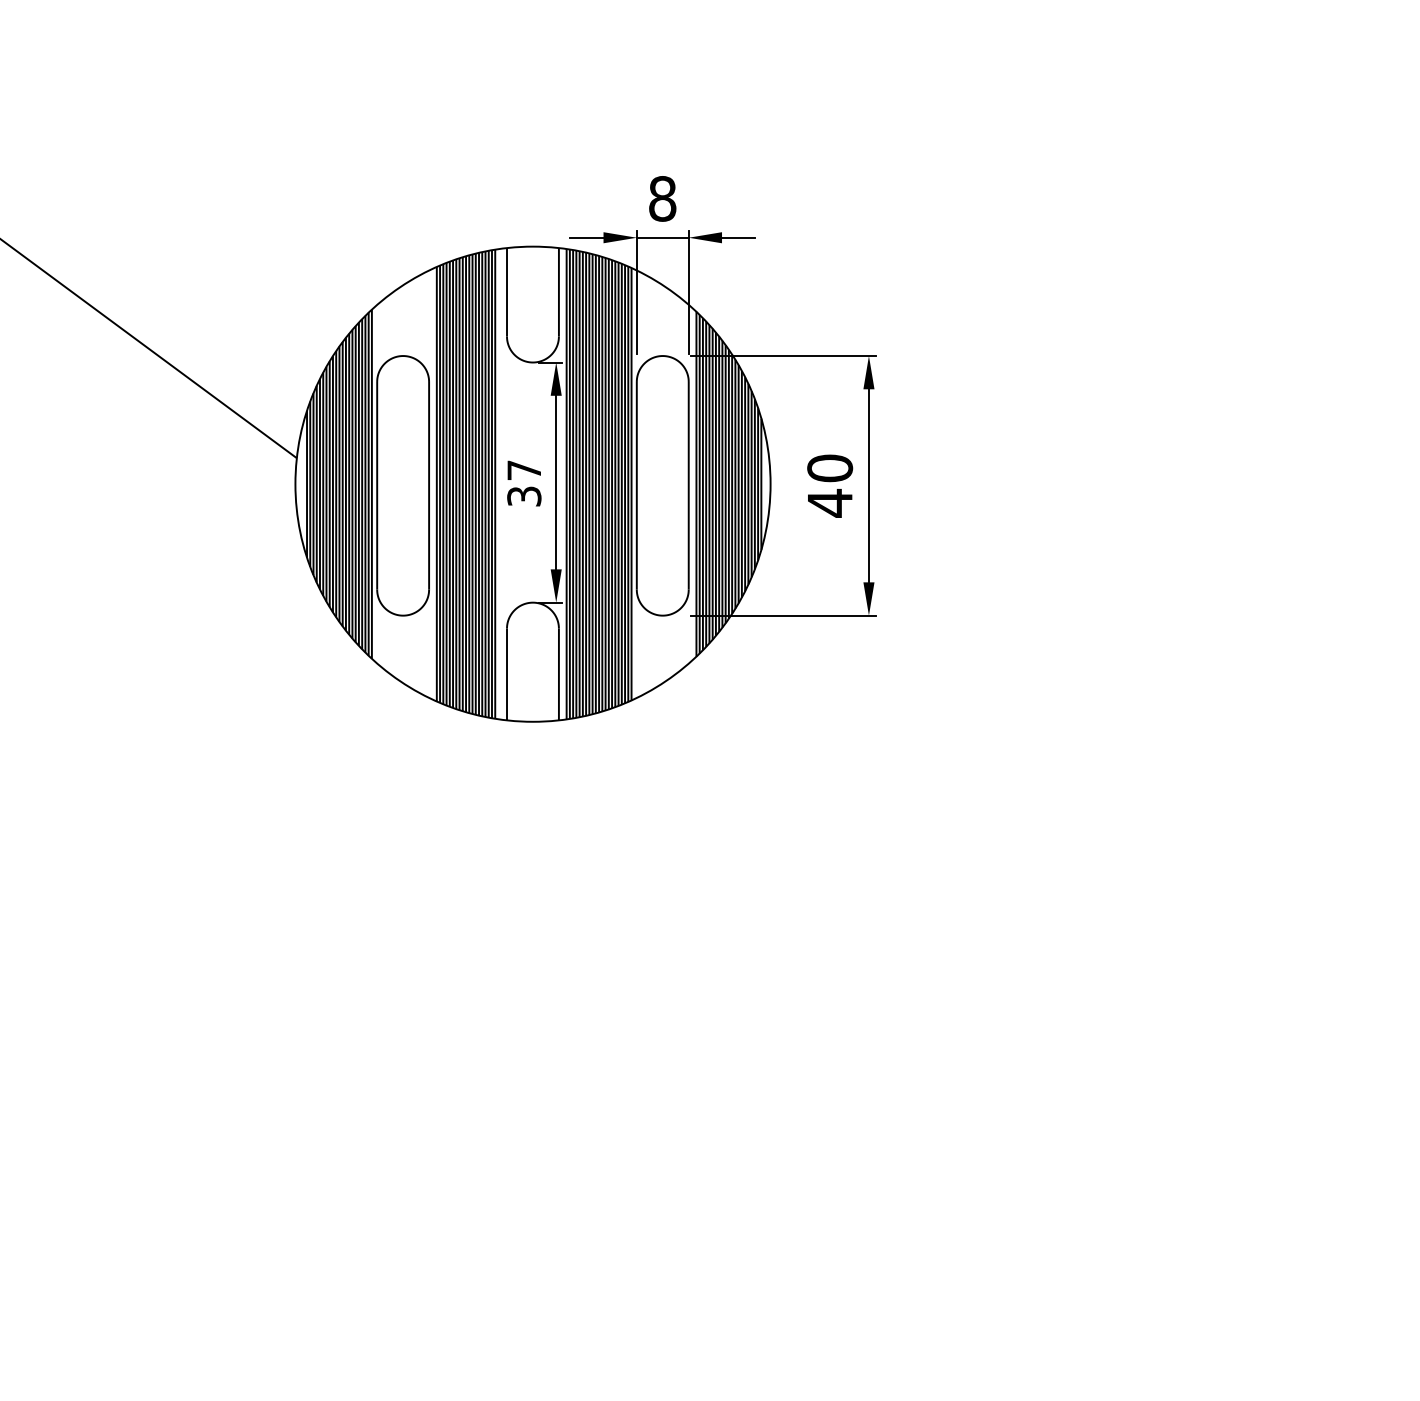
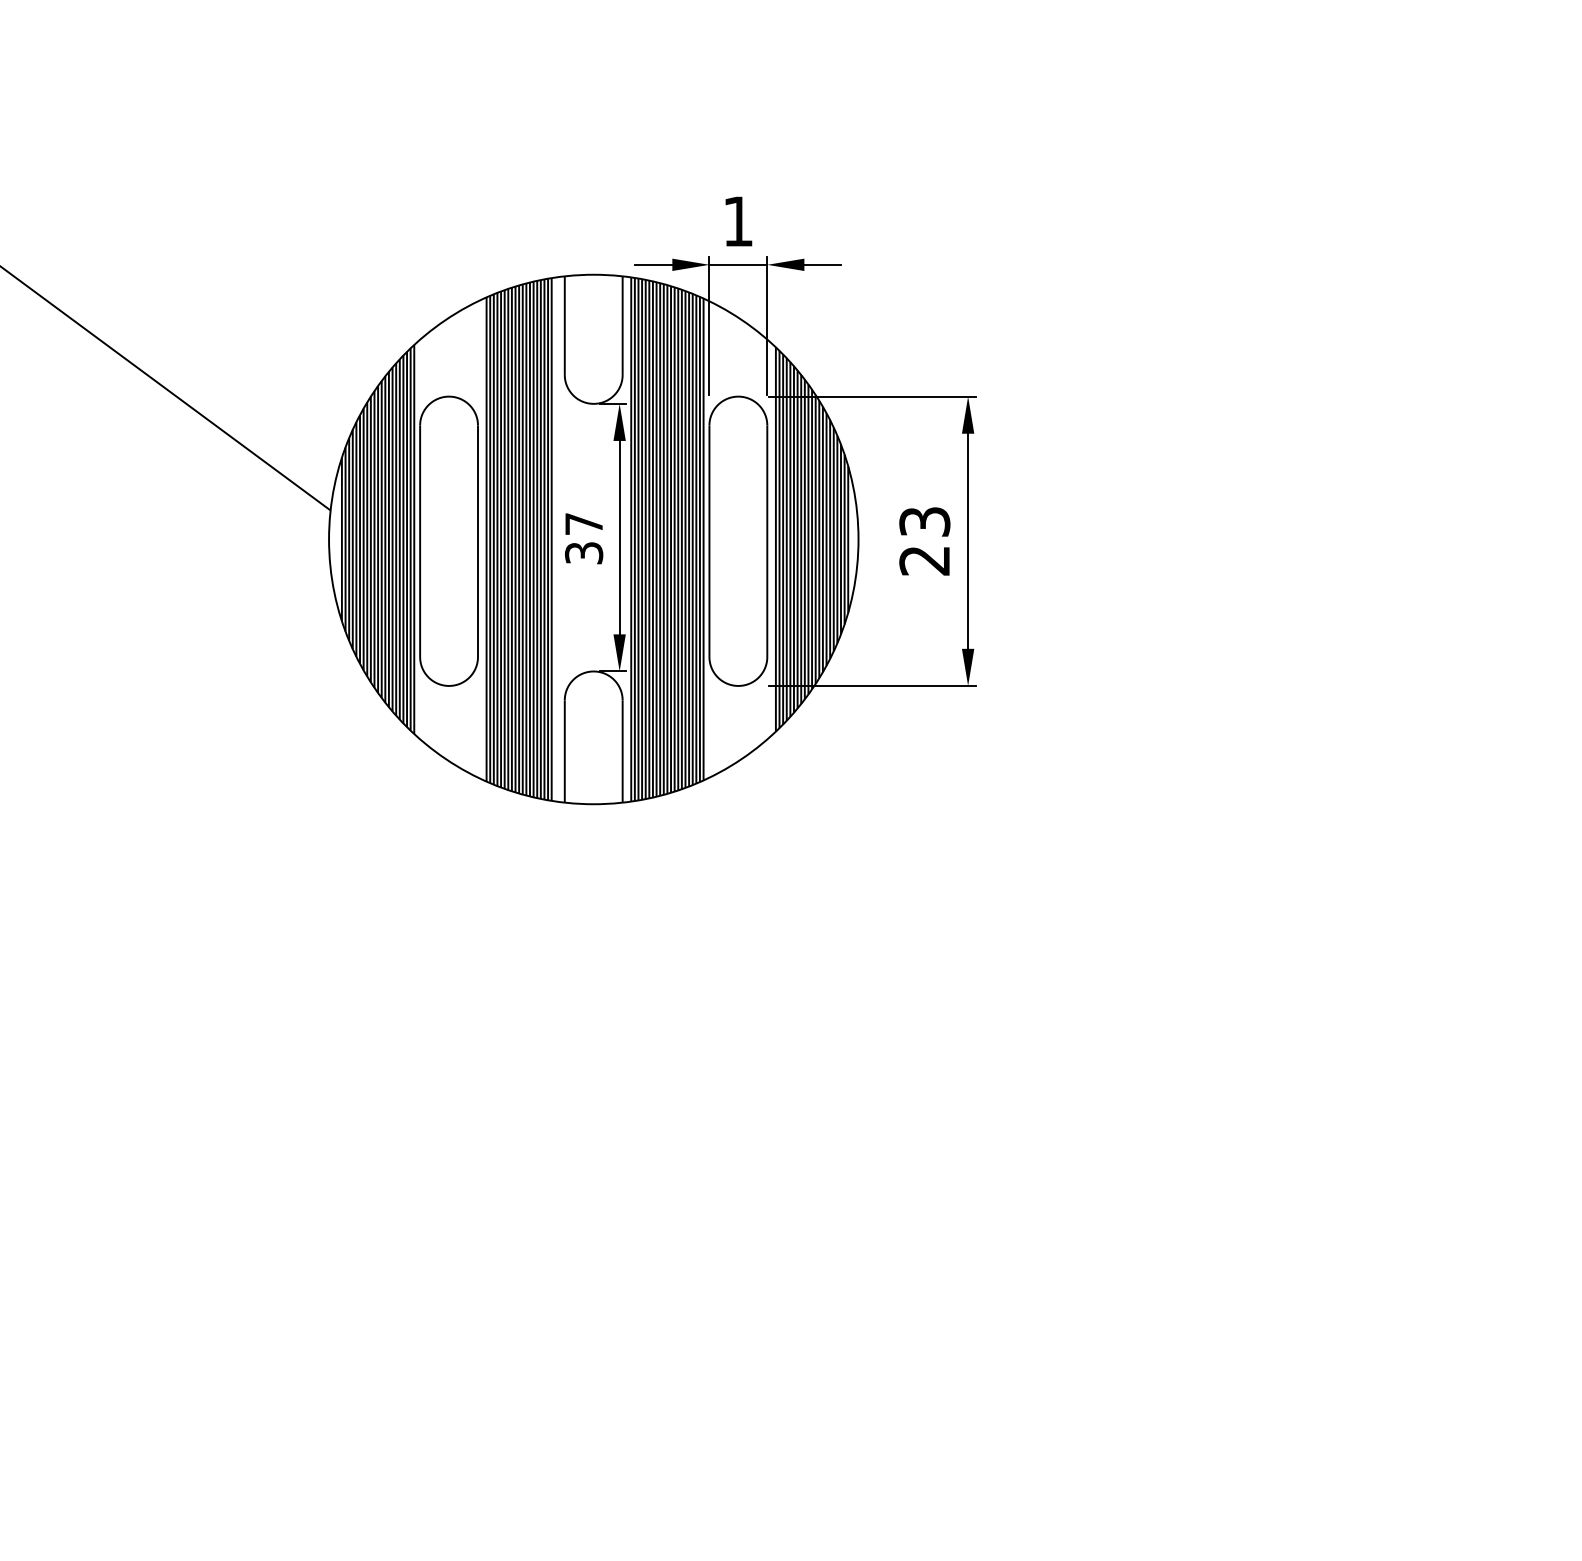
text: (662, 198) -> (738, 221), 8 -> 1
text: (829, 486) -> (924, 541), 40 -> 23

